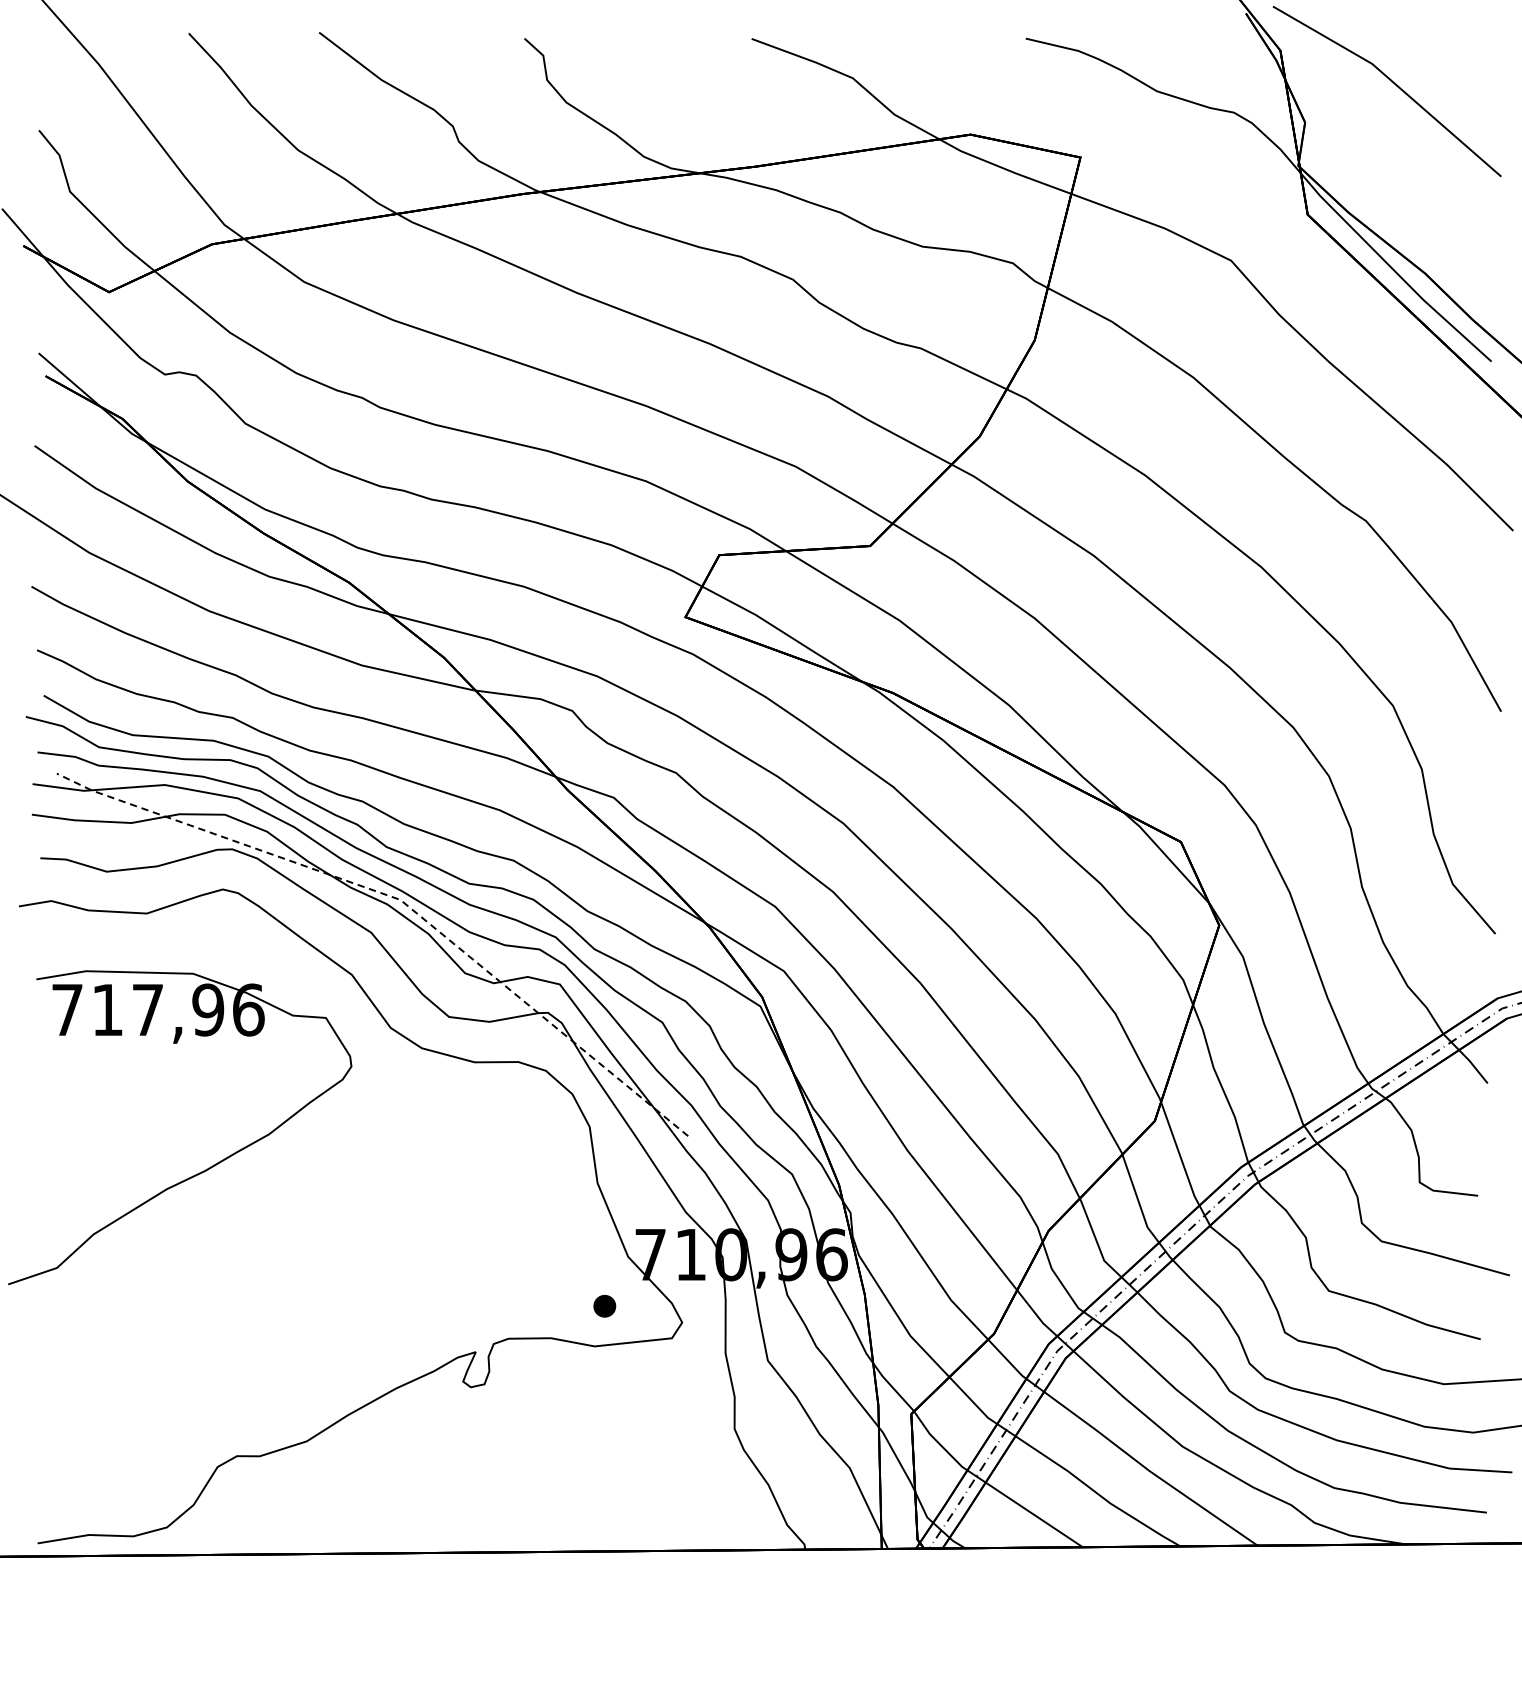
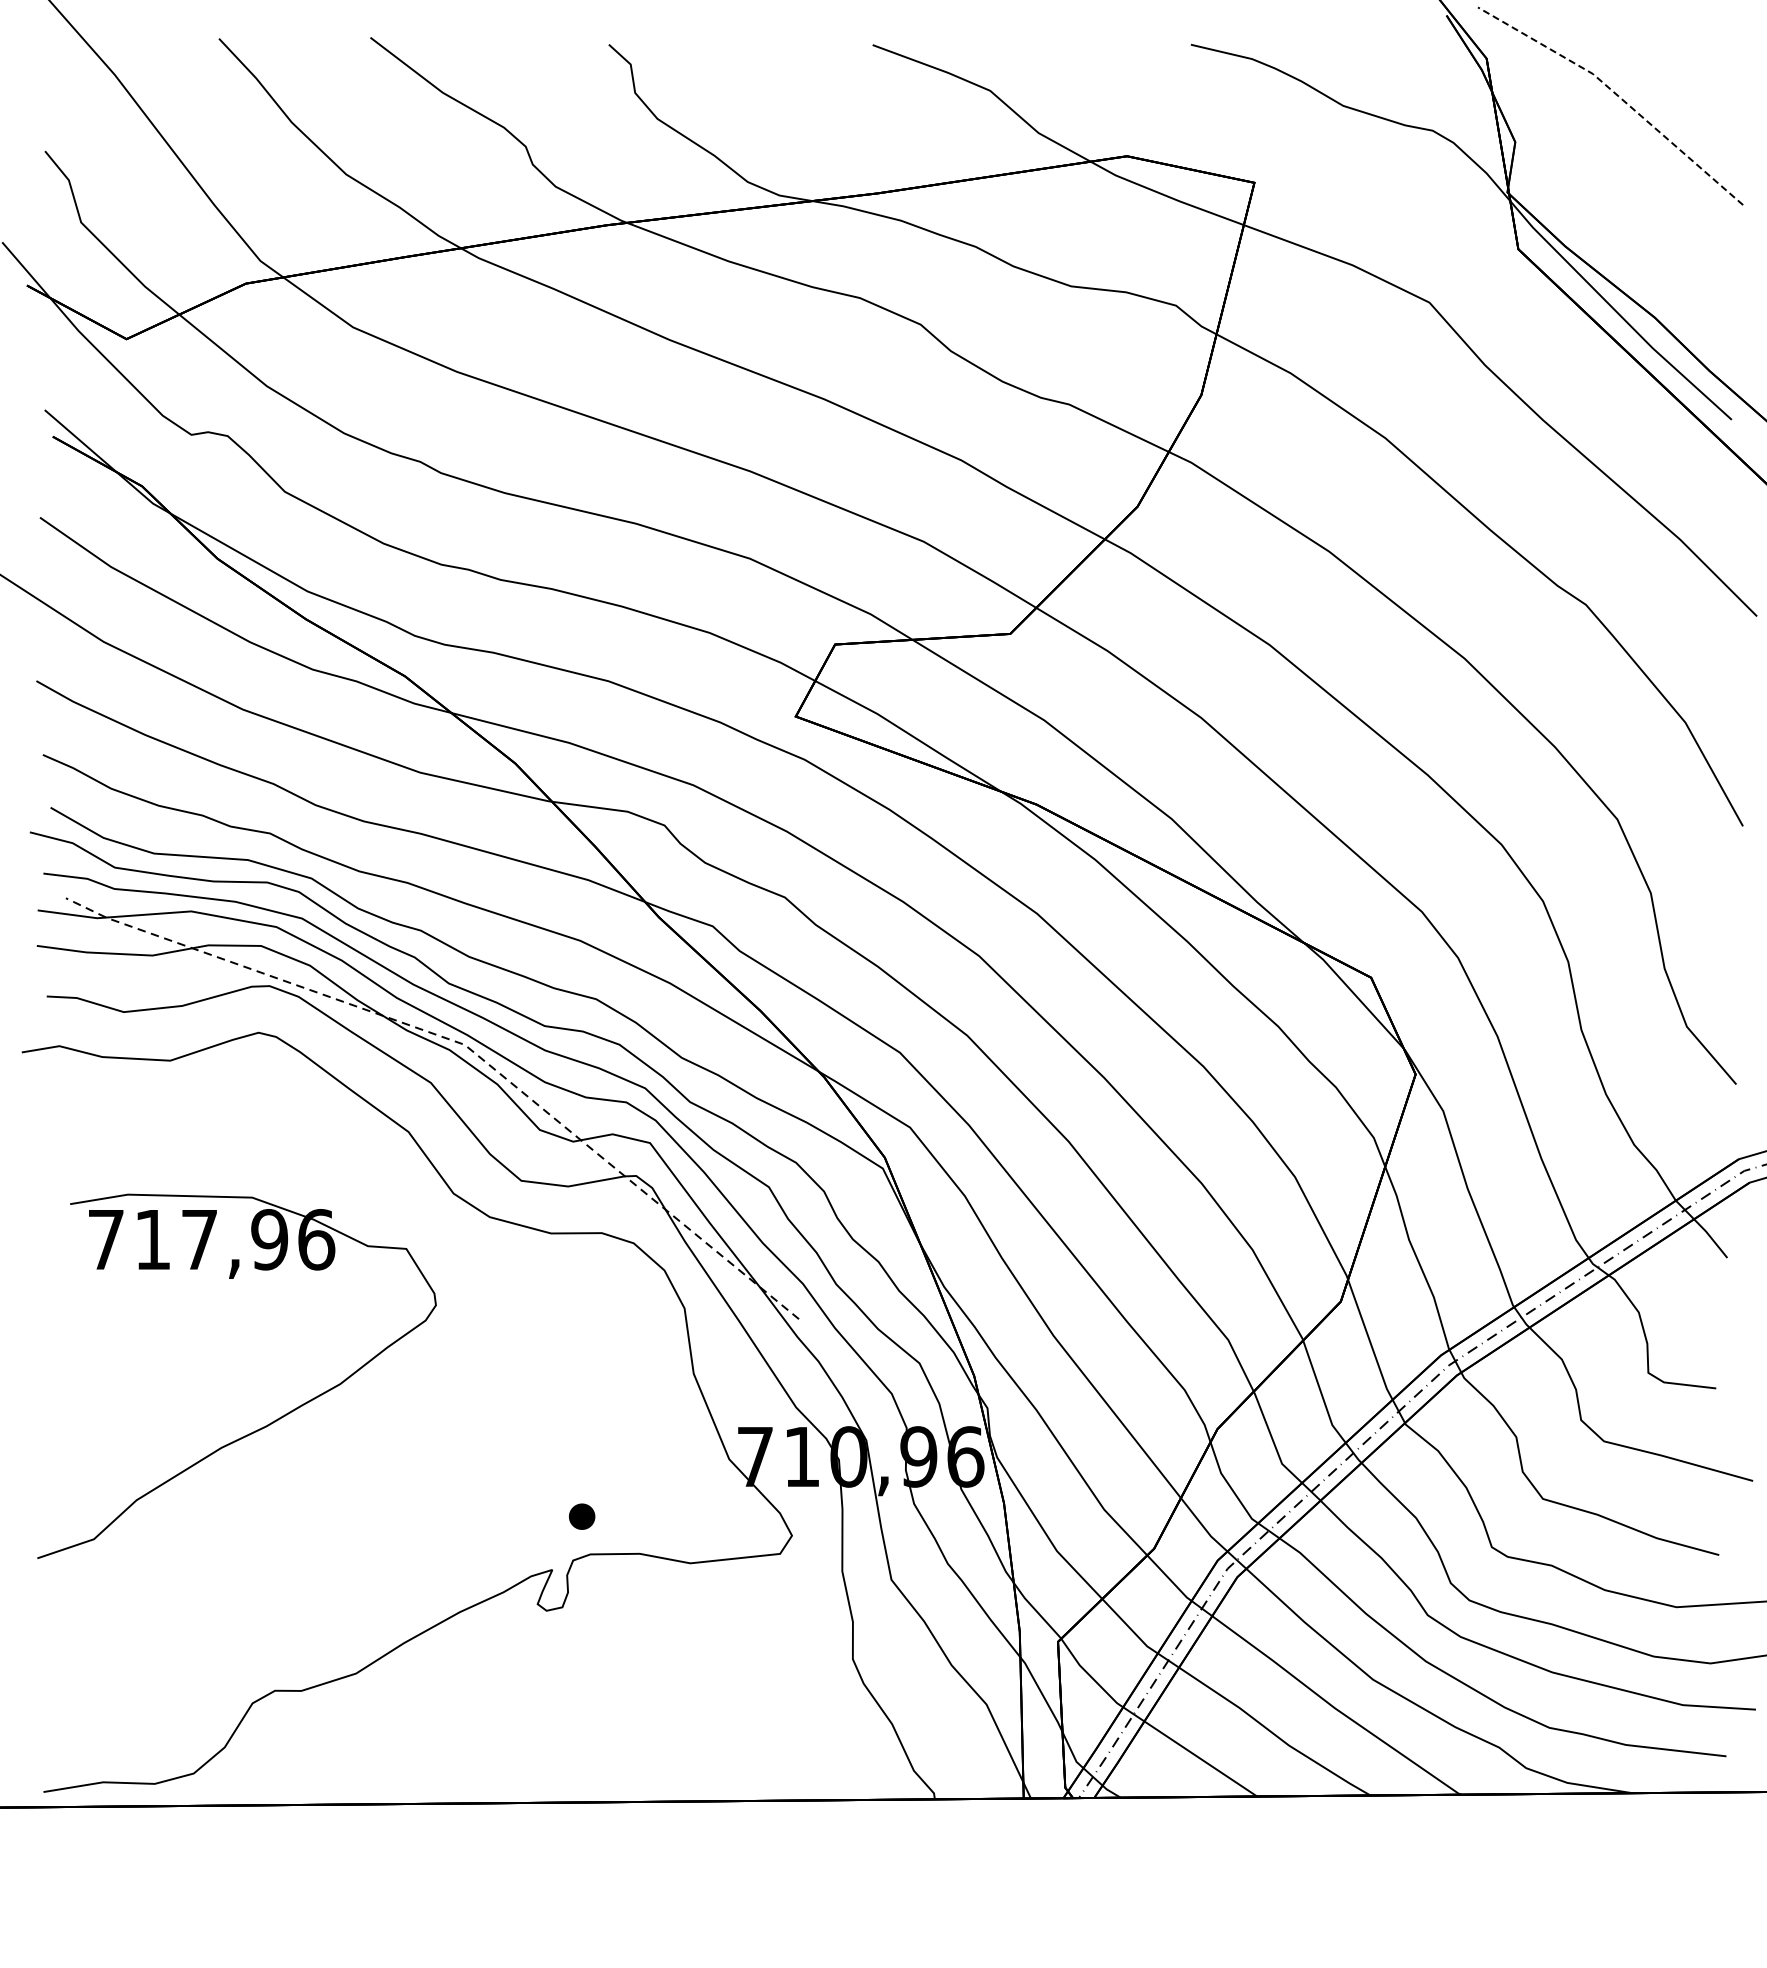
line: (1393, 82) -> (1617, 95), solid -> dashed
part: (201, 1171) -> (261, 1427), moved
part: (605, 1306) -> (582, 1516), moved

